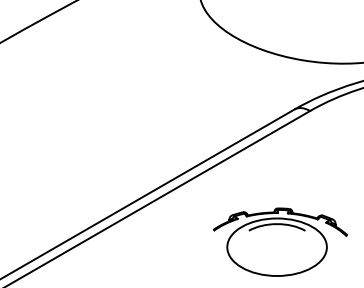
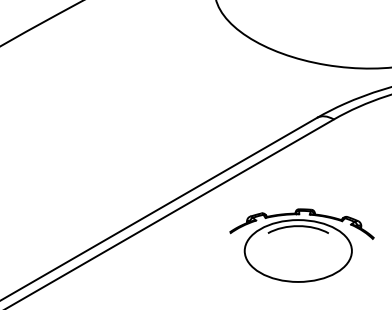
part: (280, 241) -> (301, 244), moved

